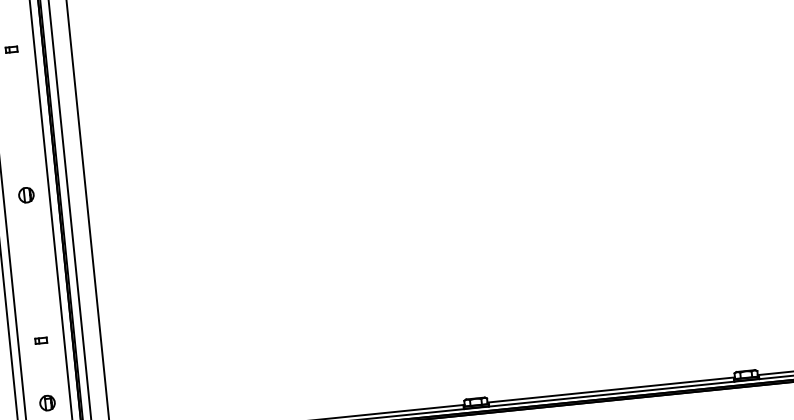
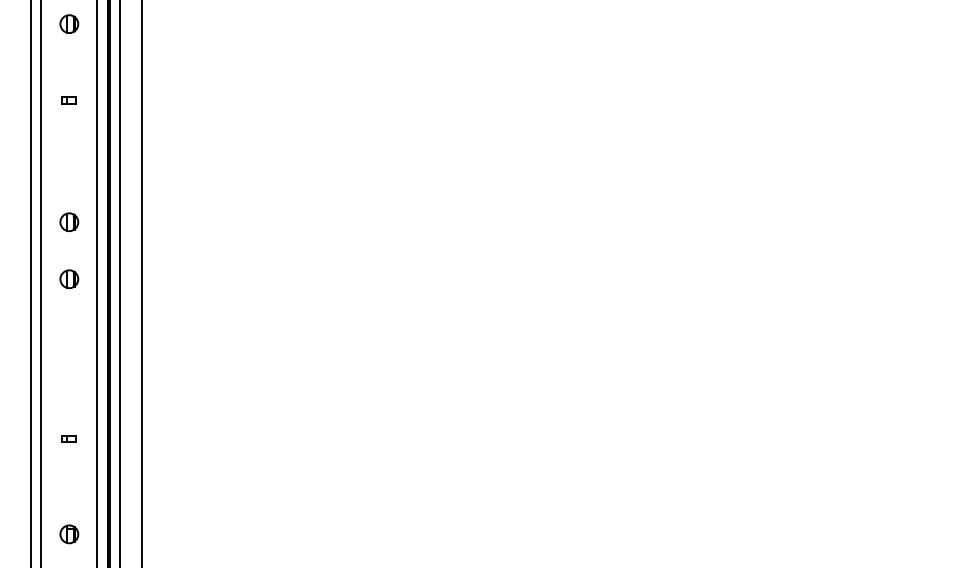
part: (21, 148) -> (69, 222), added
part: (40, 340) -> (68, 438), moved

